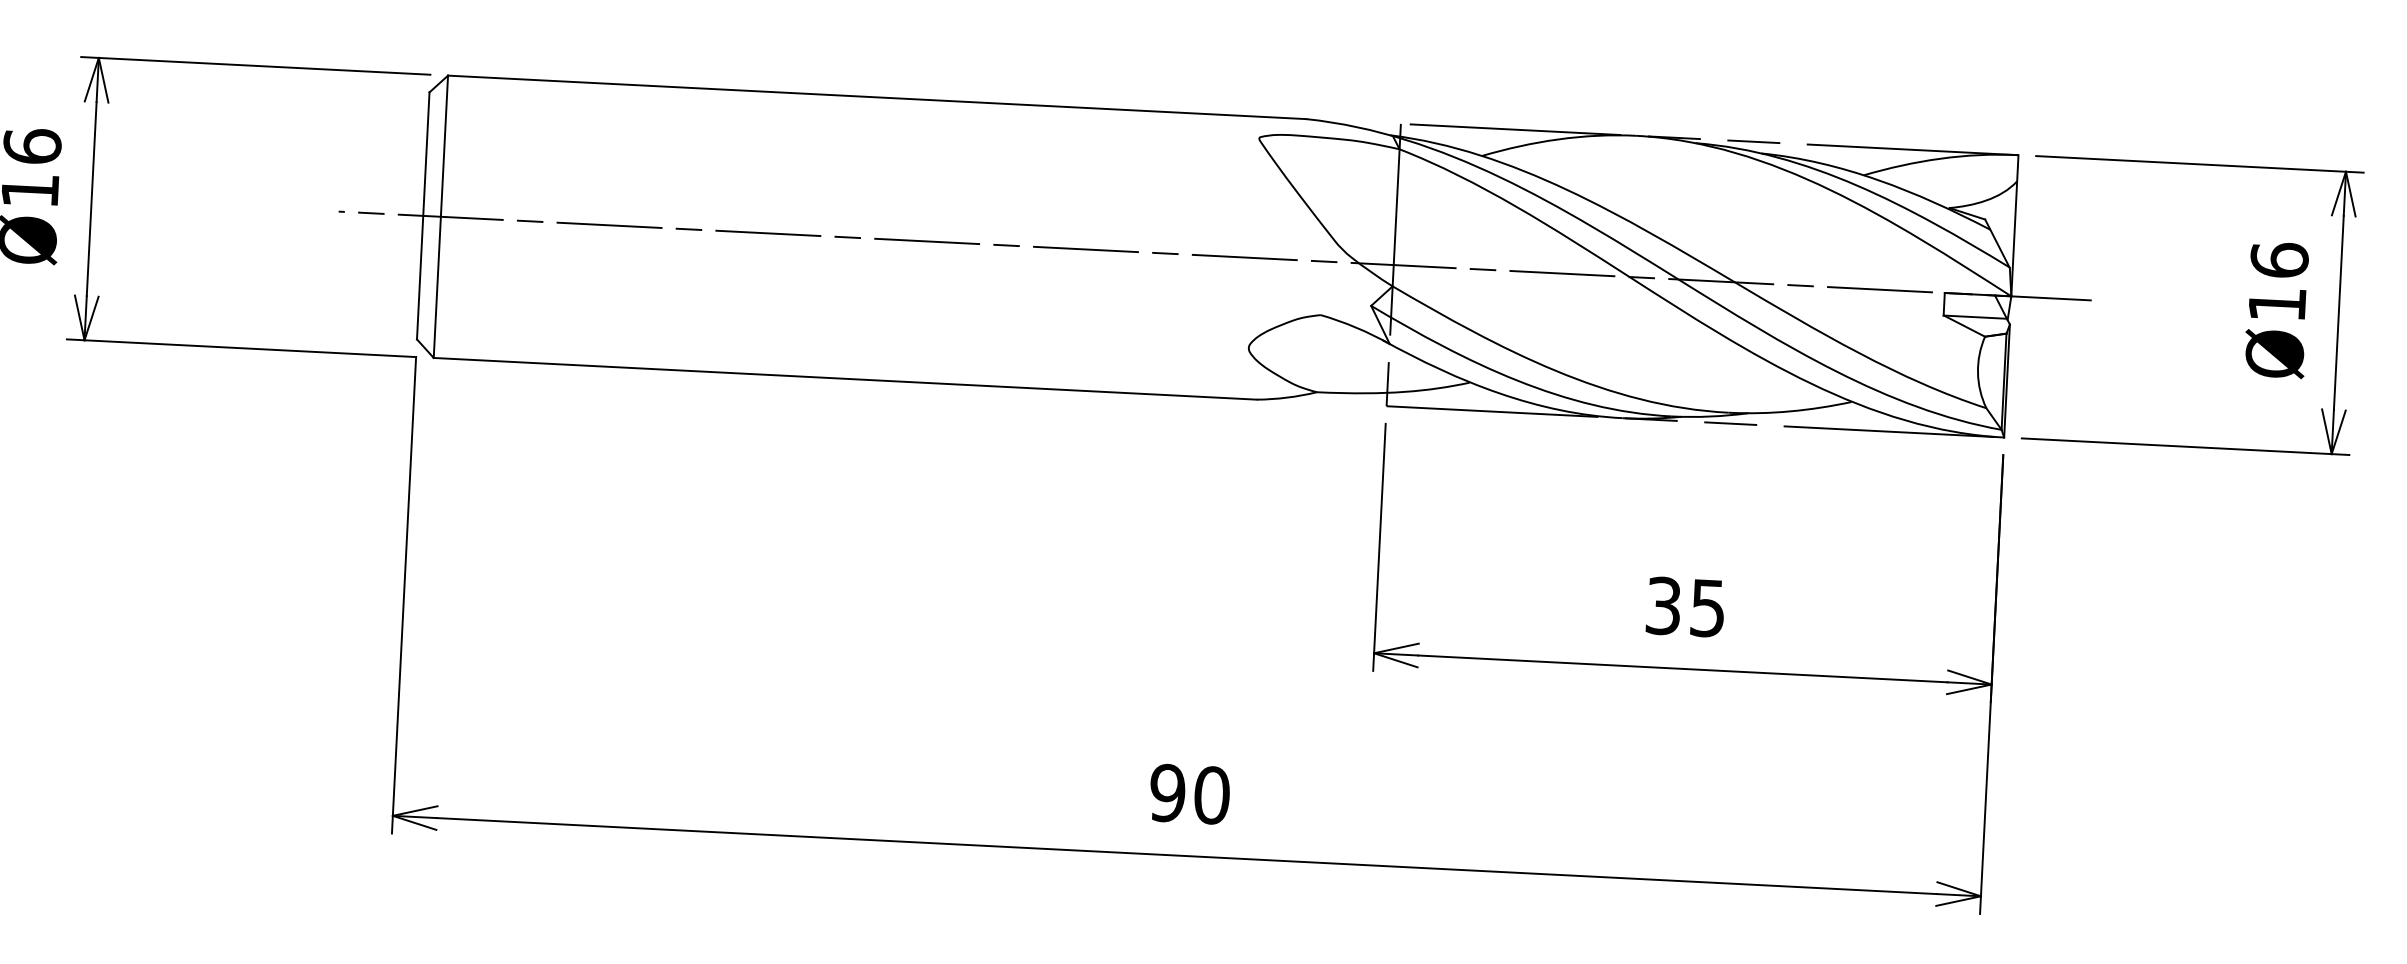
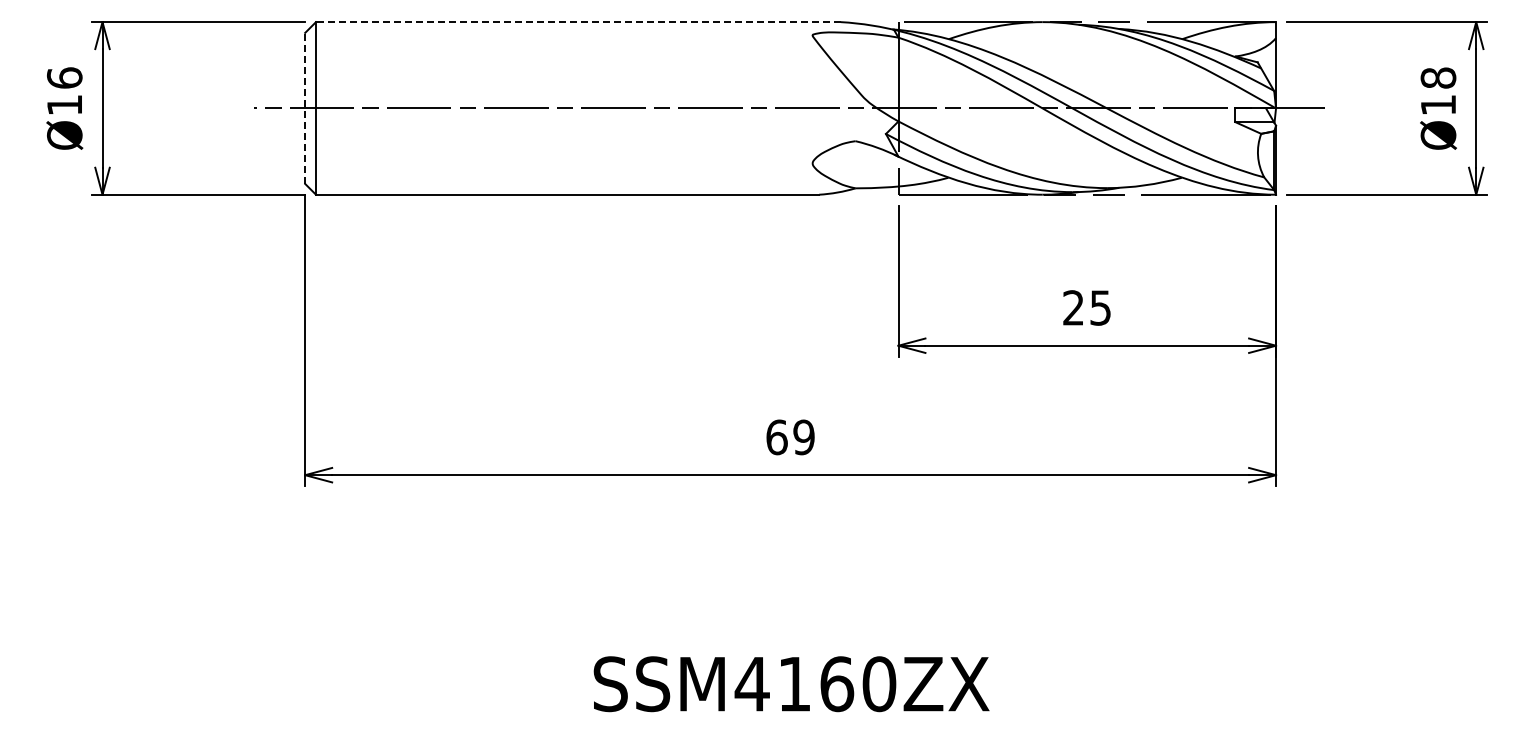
line: (875, 97) -> (577, 22), solid -> dashed
line: (423, 216) -> (305, 108), solid -> dashed
text: (2279, 259) -> (1438, 77), Ø16 -> Ø18
text: (1663, 605) -> (1073, 307), 35 -> 25
text: (1189, 794) -> (790, 437), 90 -> 69

